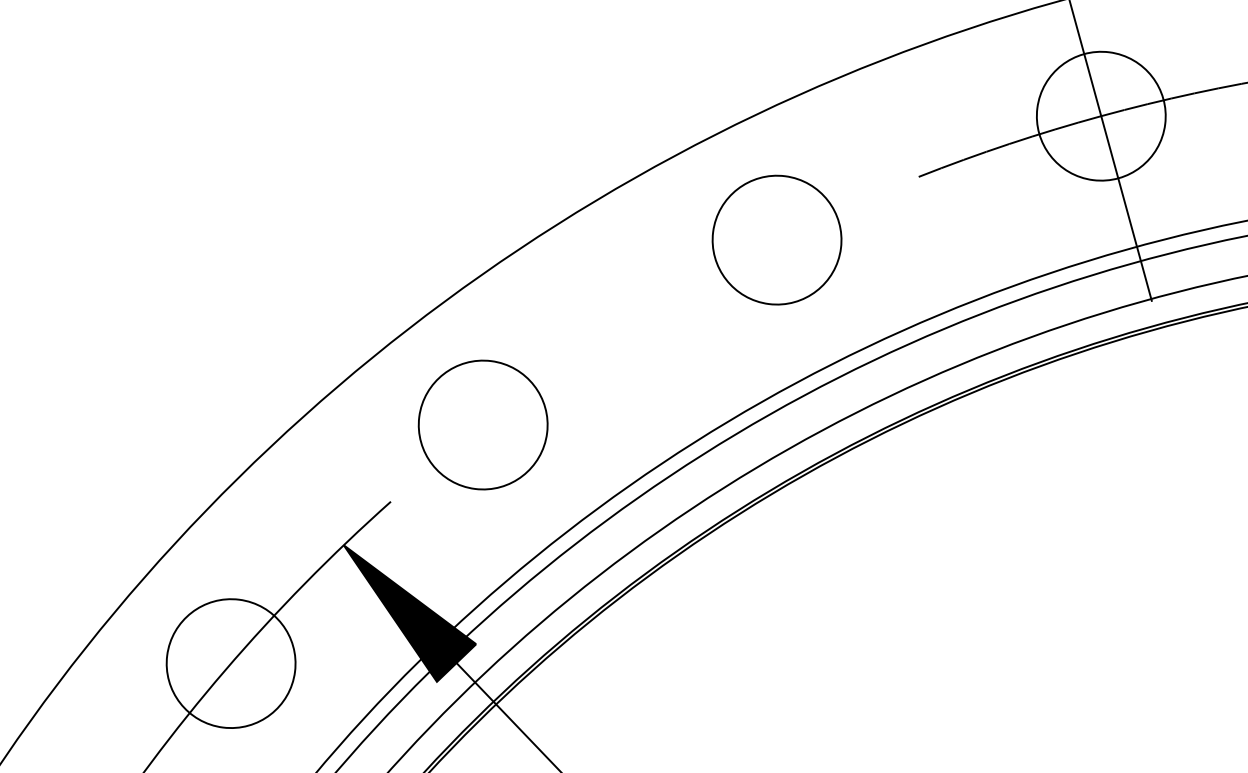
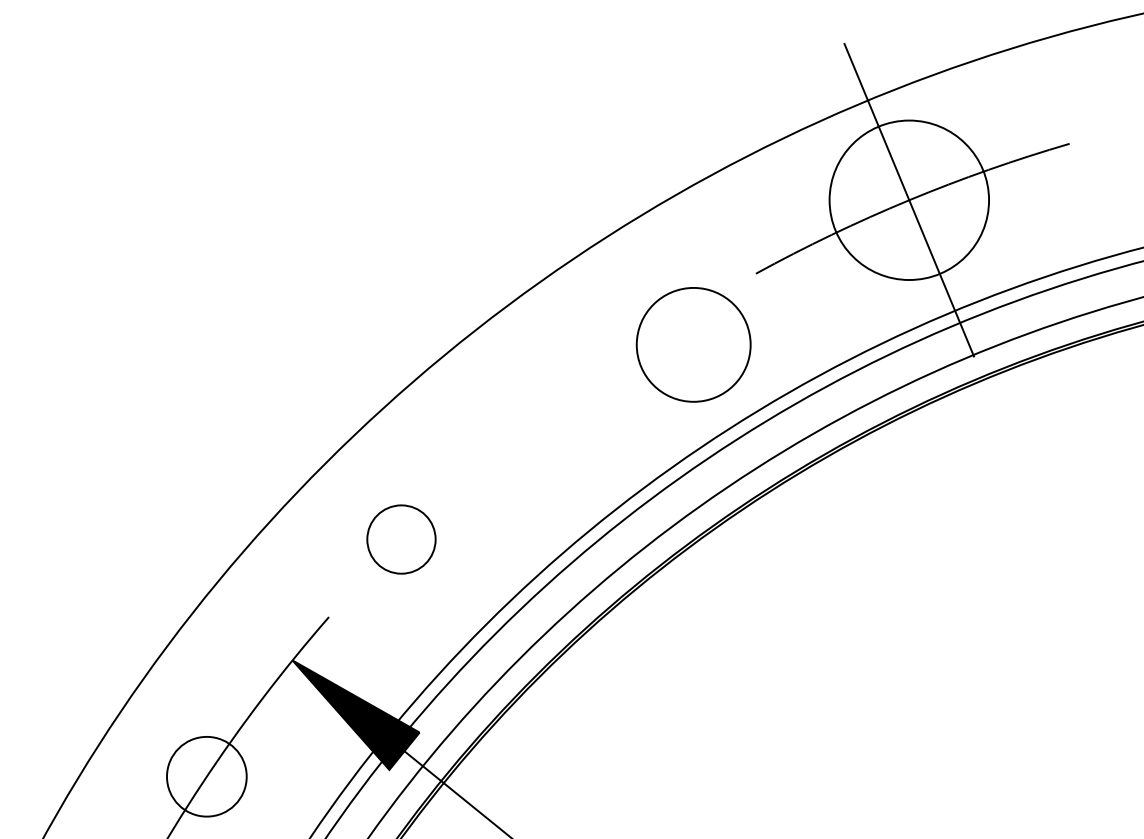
circle: (1101, 116) -> (909, 200), size x1.4
circle: (776, 239) -> (693, 344), moved
circle: (483, 424) -> (401, 539), size x0.6
circle: (230, 663) -> (206, 776), size x0.7

